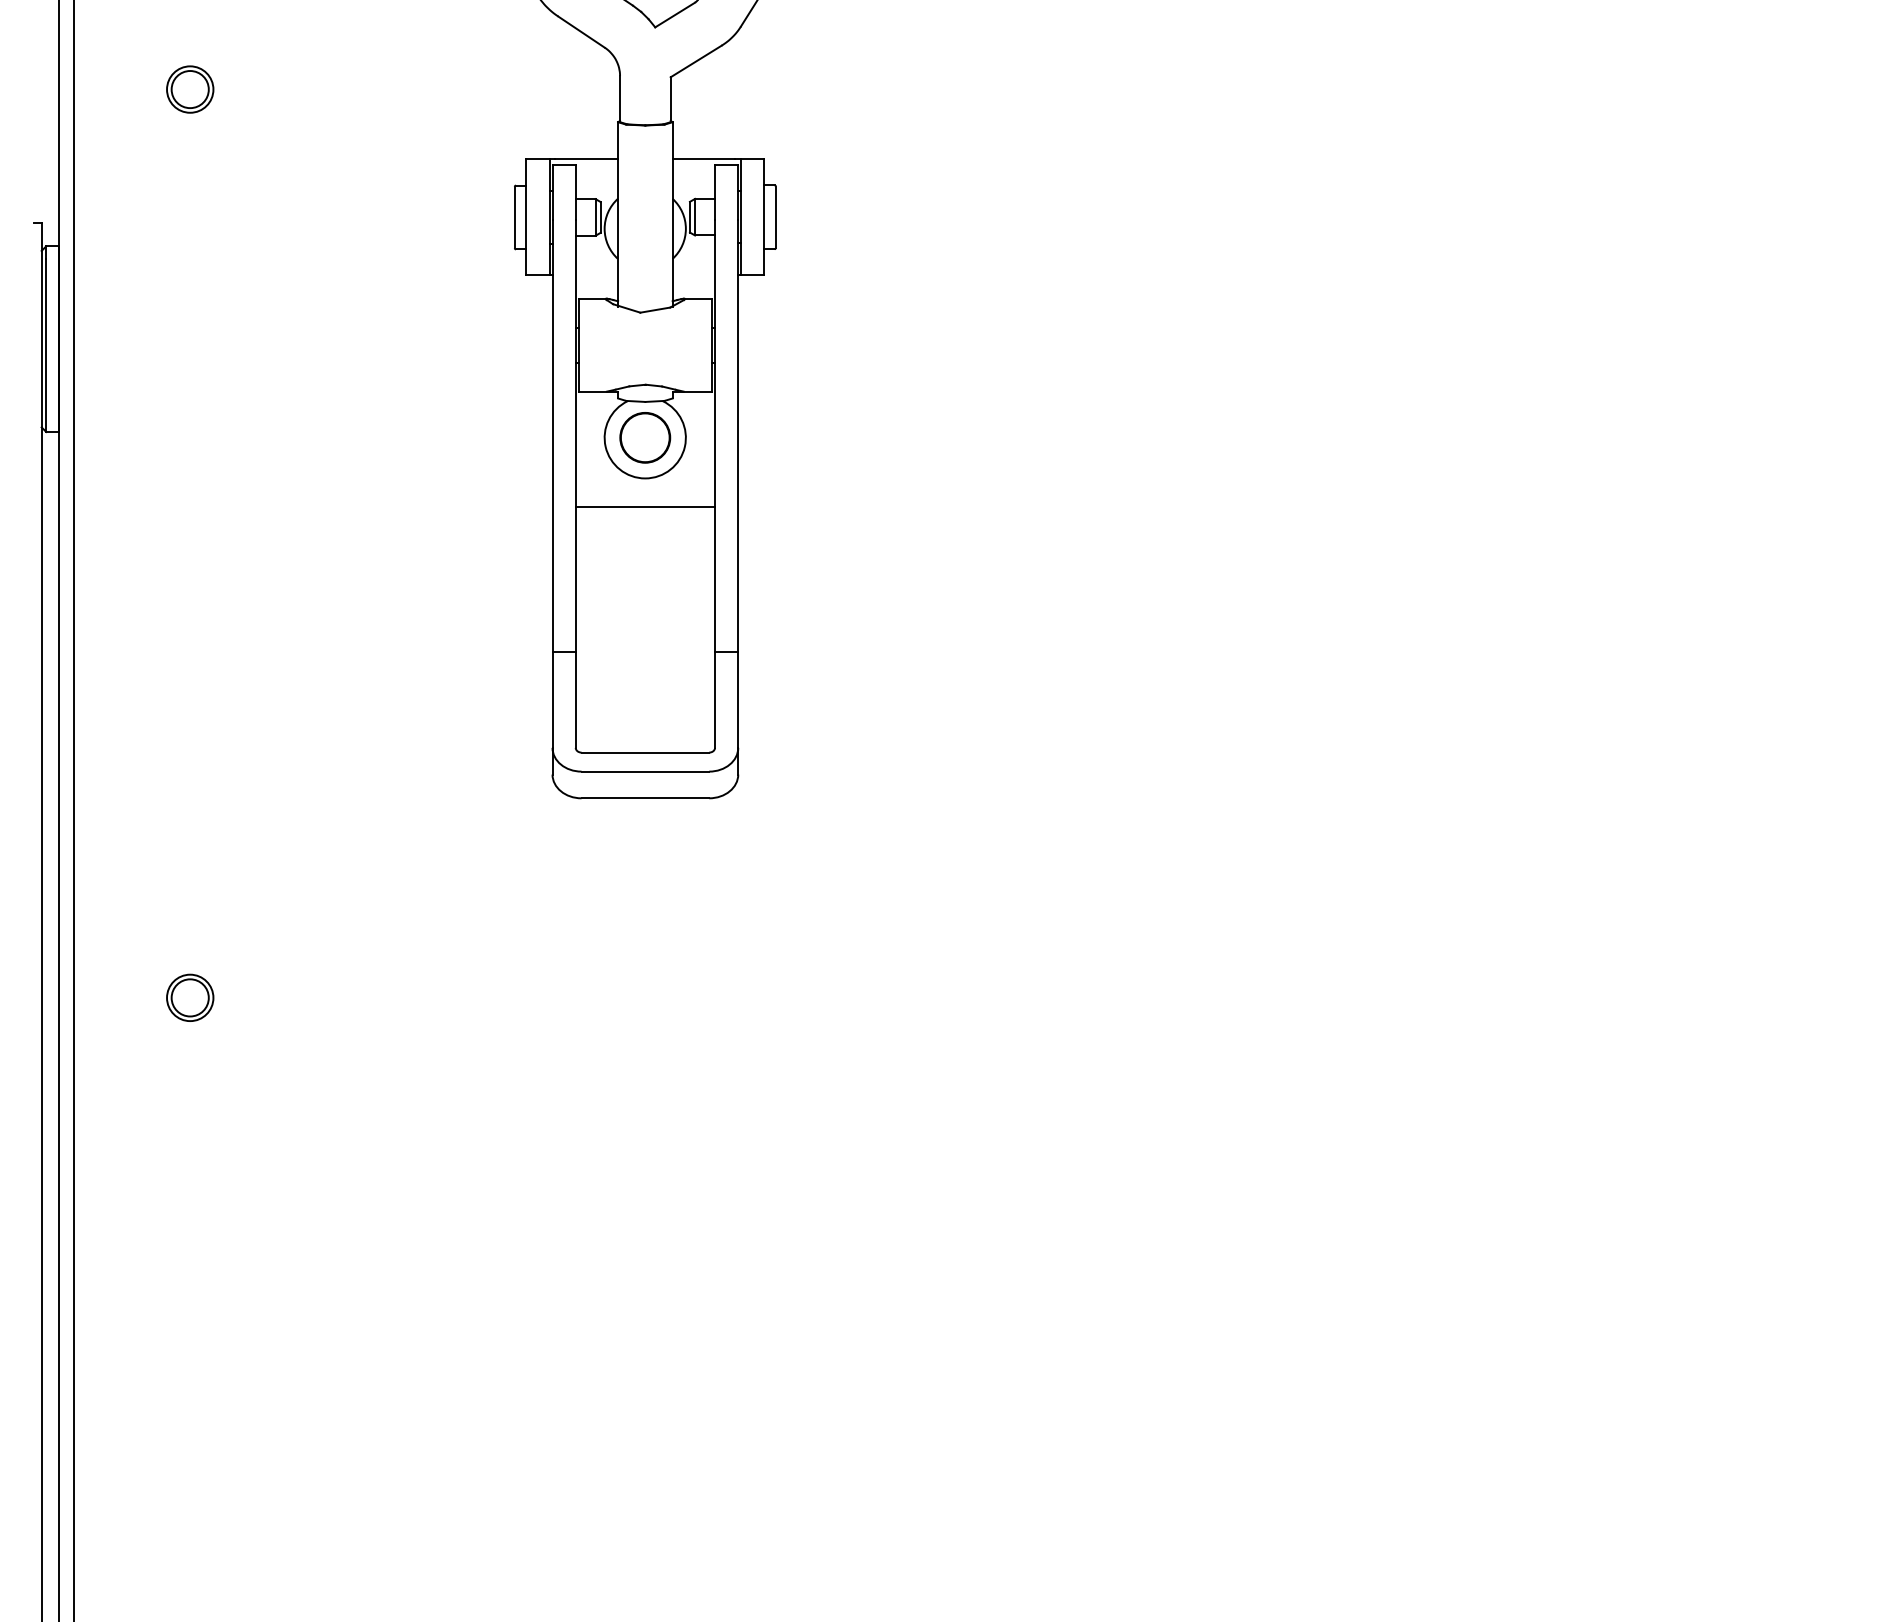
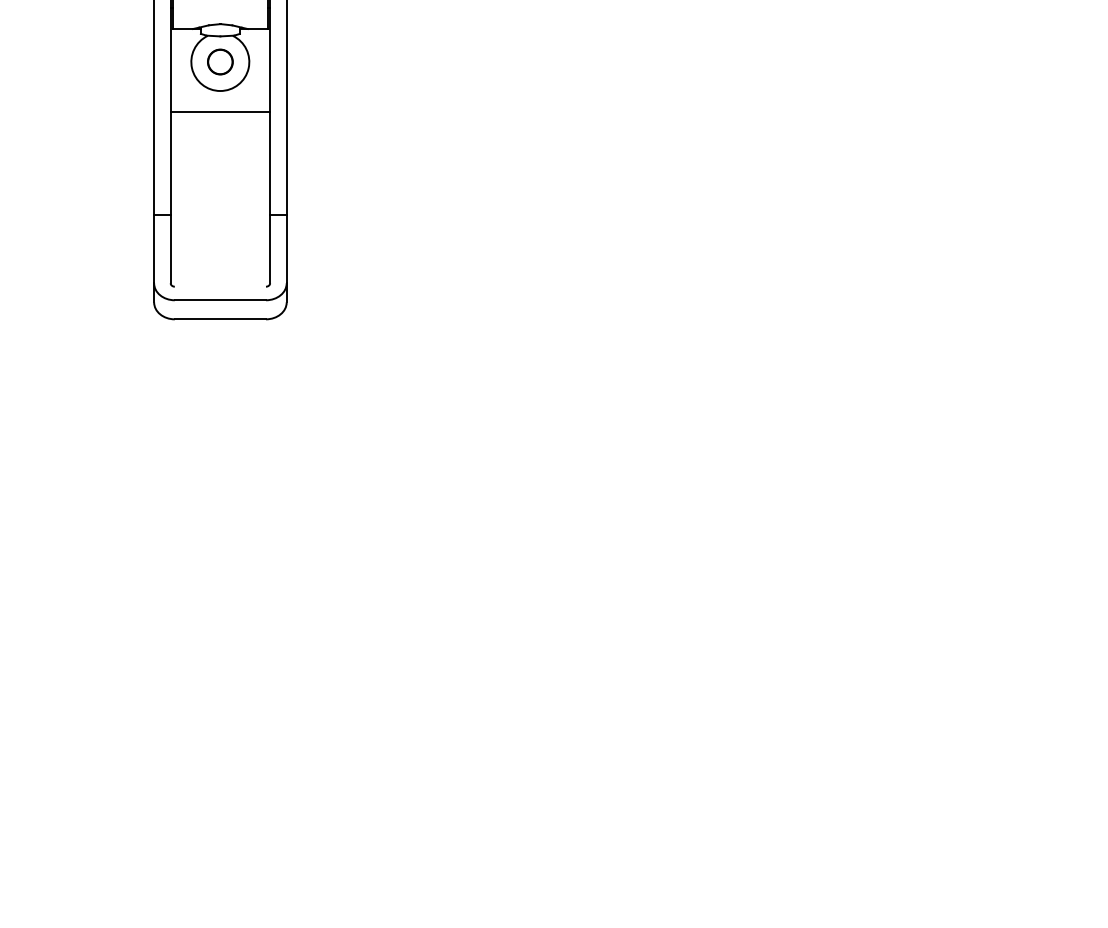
part: (645, 437) -> (220, 61), size x0.7
line: (645, 752) -> (220, 286), removed

